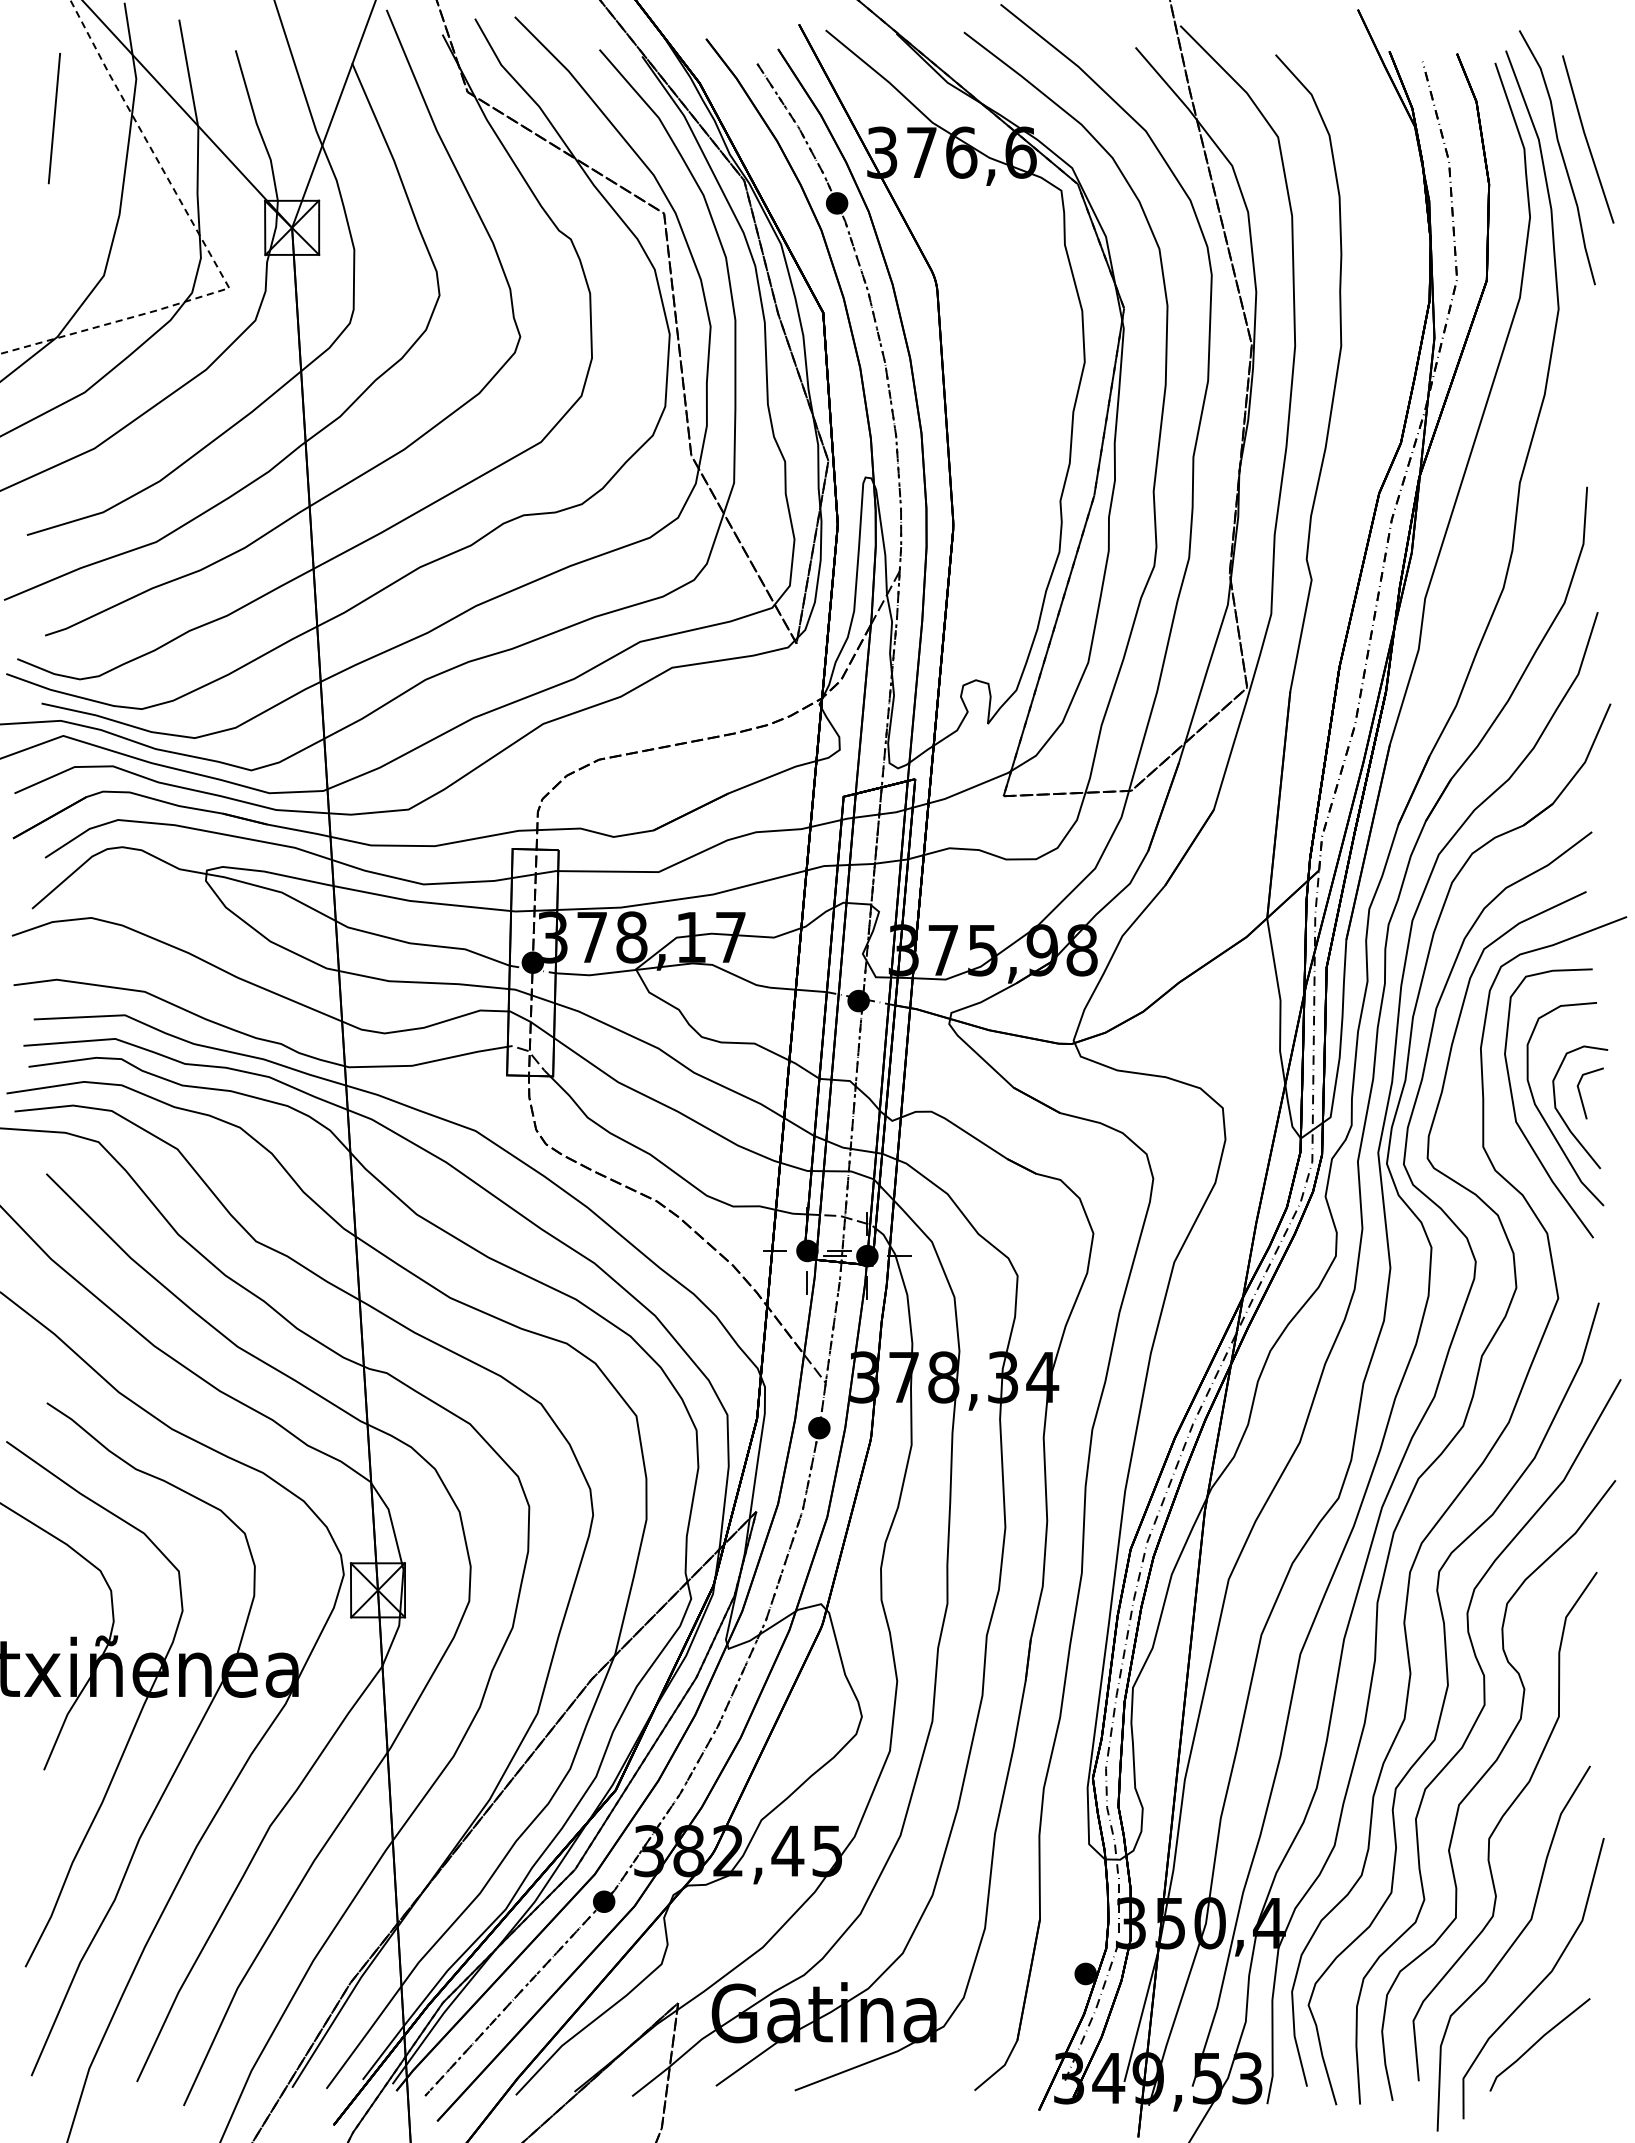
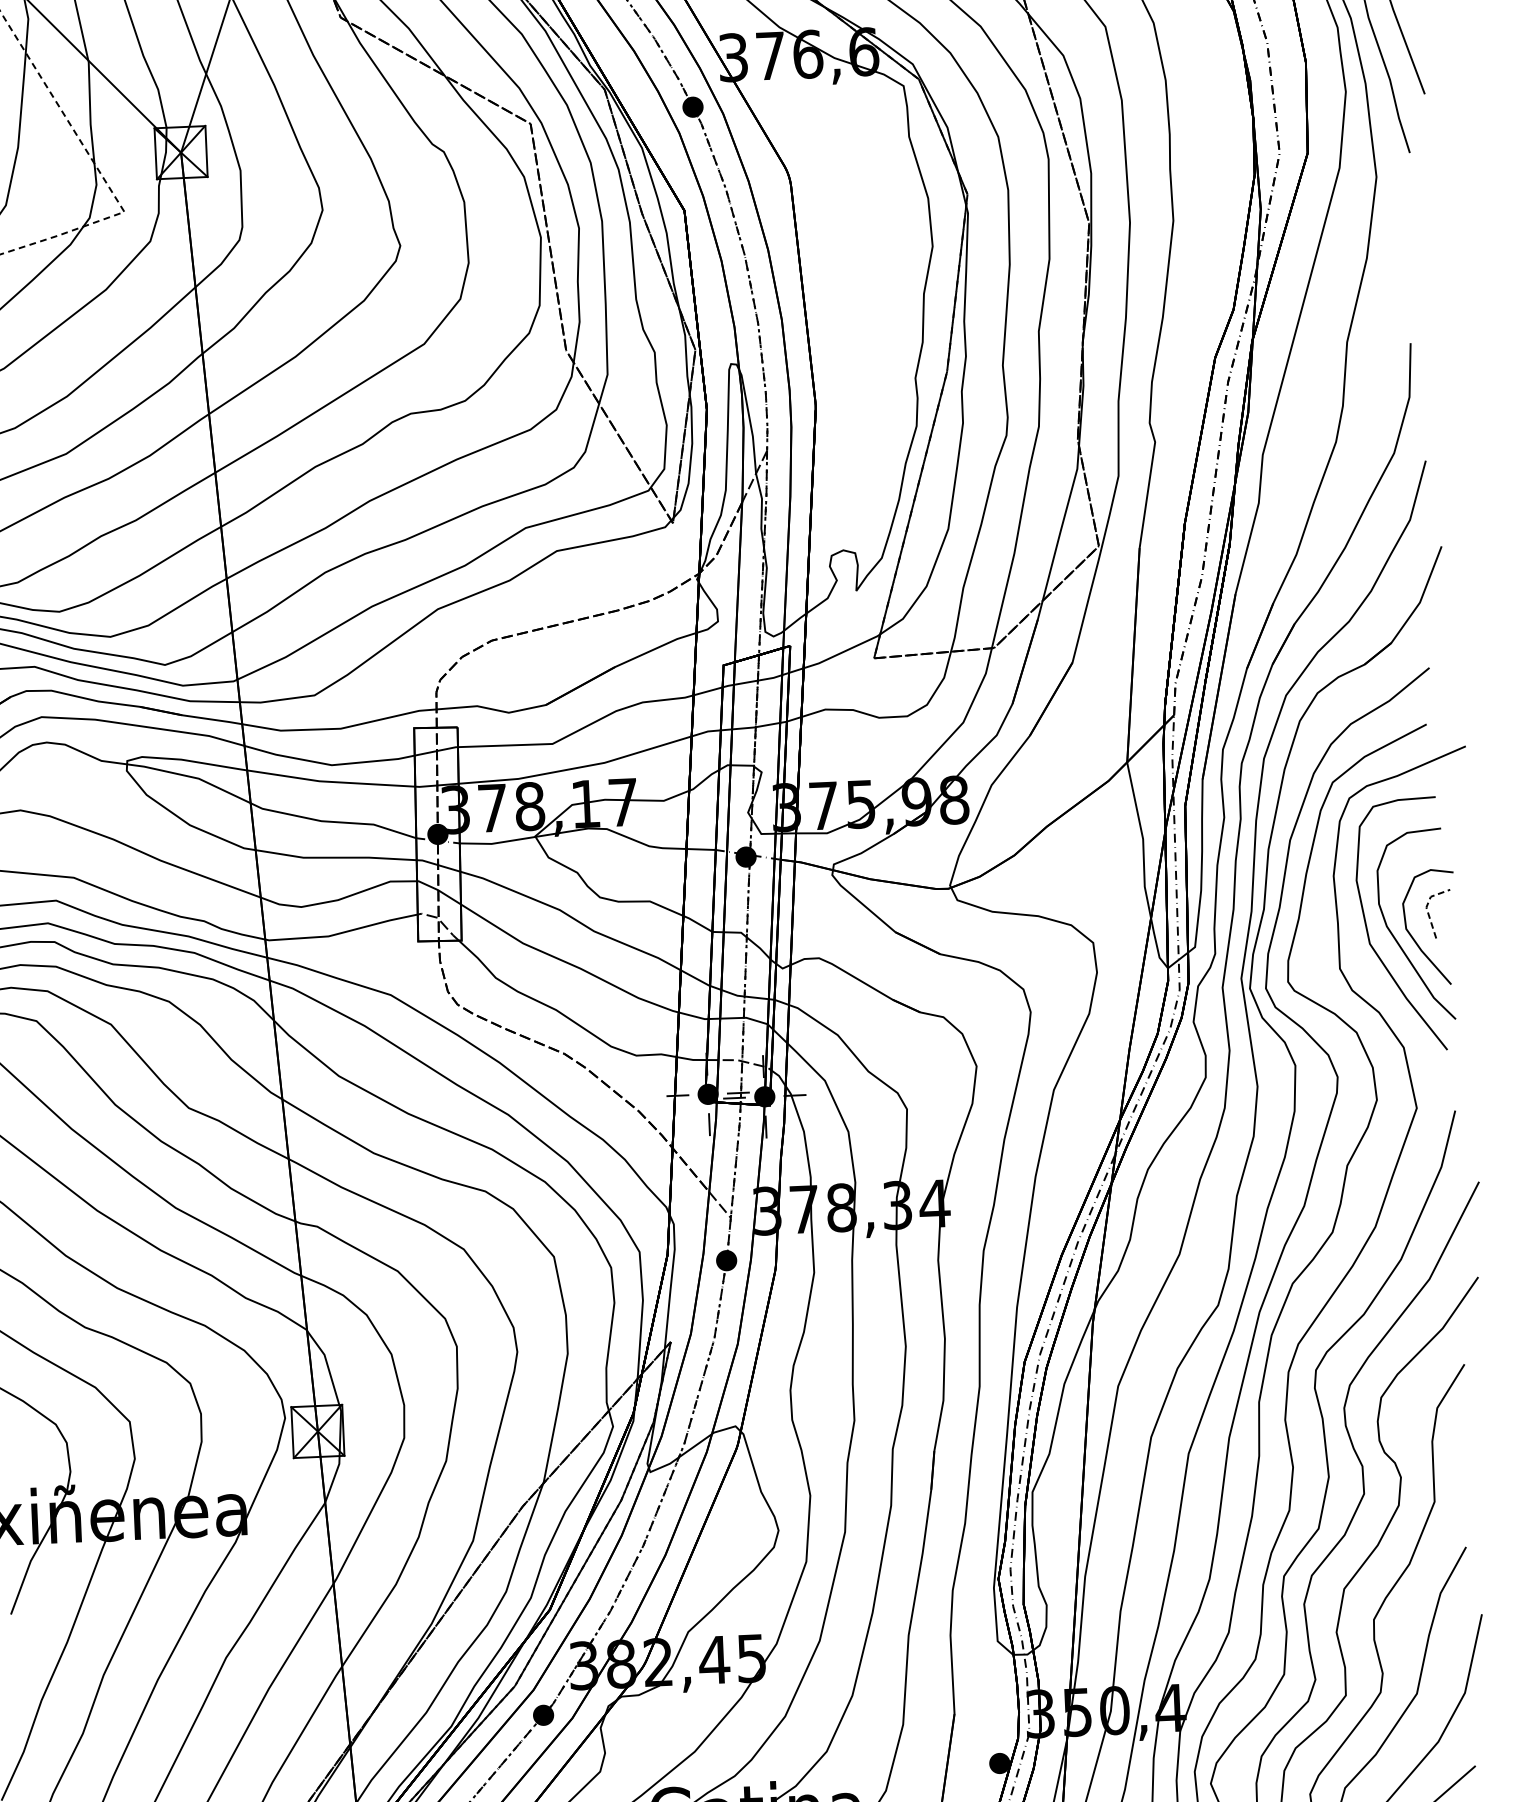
line: (1577, 1086) -> (1426, 907), solid -> dashed

